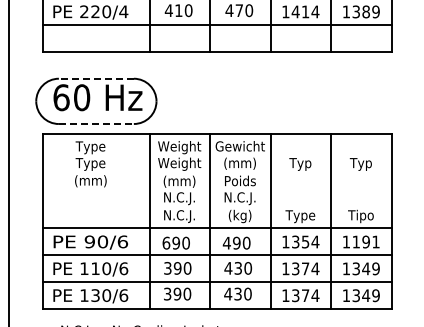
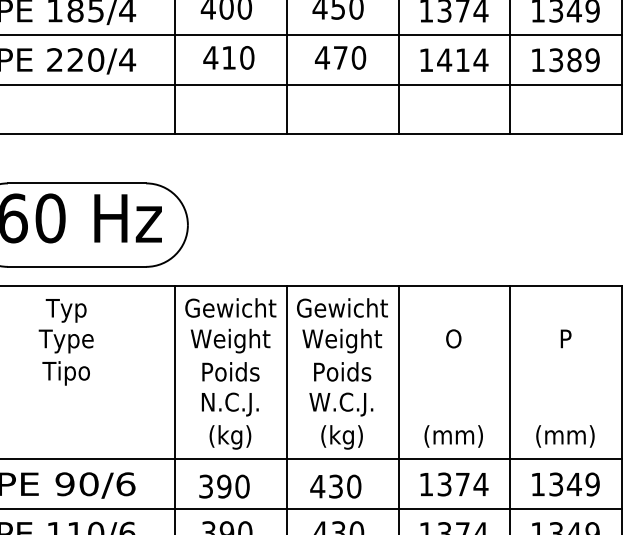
line: (95, 78) -> (75, 182), dashed -> solid
line: (96, 124) -> (77, 267), dashed -> solid
text: (90, 147) -> (66, 310), Type -> Typ
text: (179, 147) -> (230, 310), Weight -> Gewicht
text: (239, 163) -> (340, 339), (mm) -> Weight
text: (300, 163) -> (453, 339), Typ -> O
text: (360, 164) -> (564, 341), Typ -> P
text: (90, 181) -> (66, 372), (mm) -> Tipo
text: (179, 181) -> (230, 372), (mm) -> Poids
text: (239, 198) -> (340, 404), N.C.J. -> W.C.J.
text: (179, 216) -> (230, 437), N.C.J. -> (kg)
text: (300, 216) -> (453, 437), Type -> (mm)
text: (361, 216) -> (565, 437), Tipo -> (mm)
text: (305, 241) -> (462, 483), 1354 -> 1374
text: (365, 241) -> (573, 483), 1191 -> 1349
text: (166, 242) -> (206, 485), 690 -> 390
text: (236, 242) -> (335, 485), 490 -> 430

